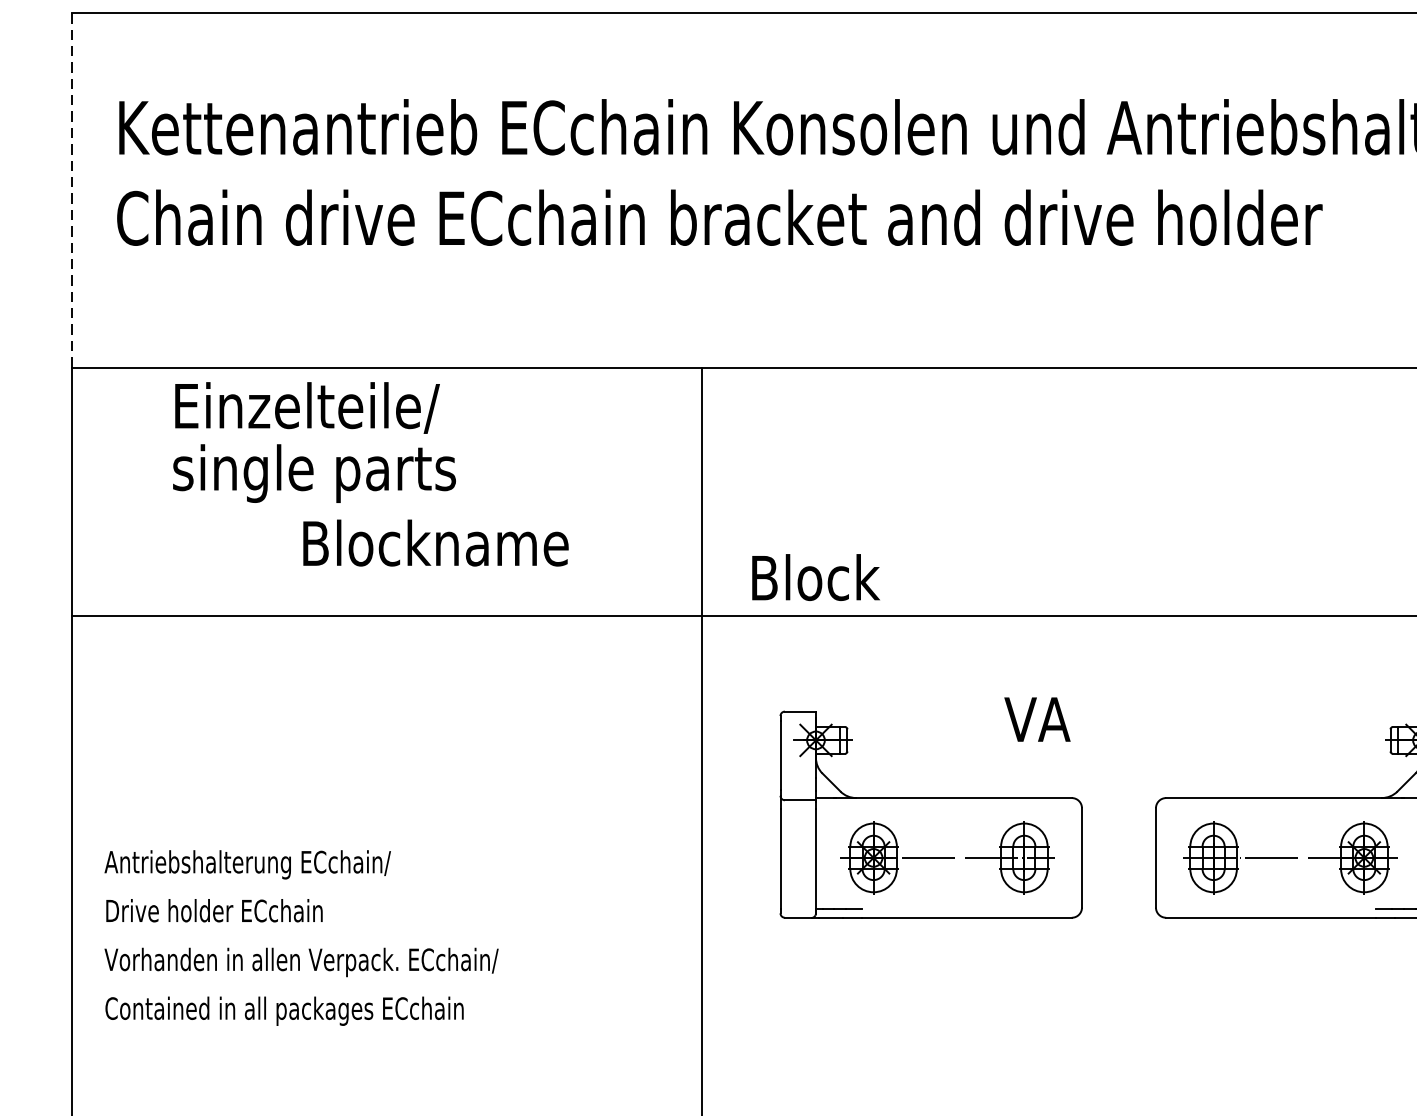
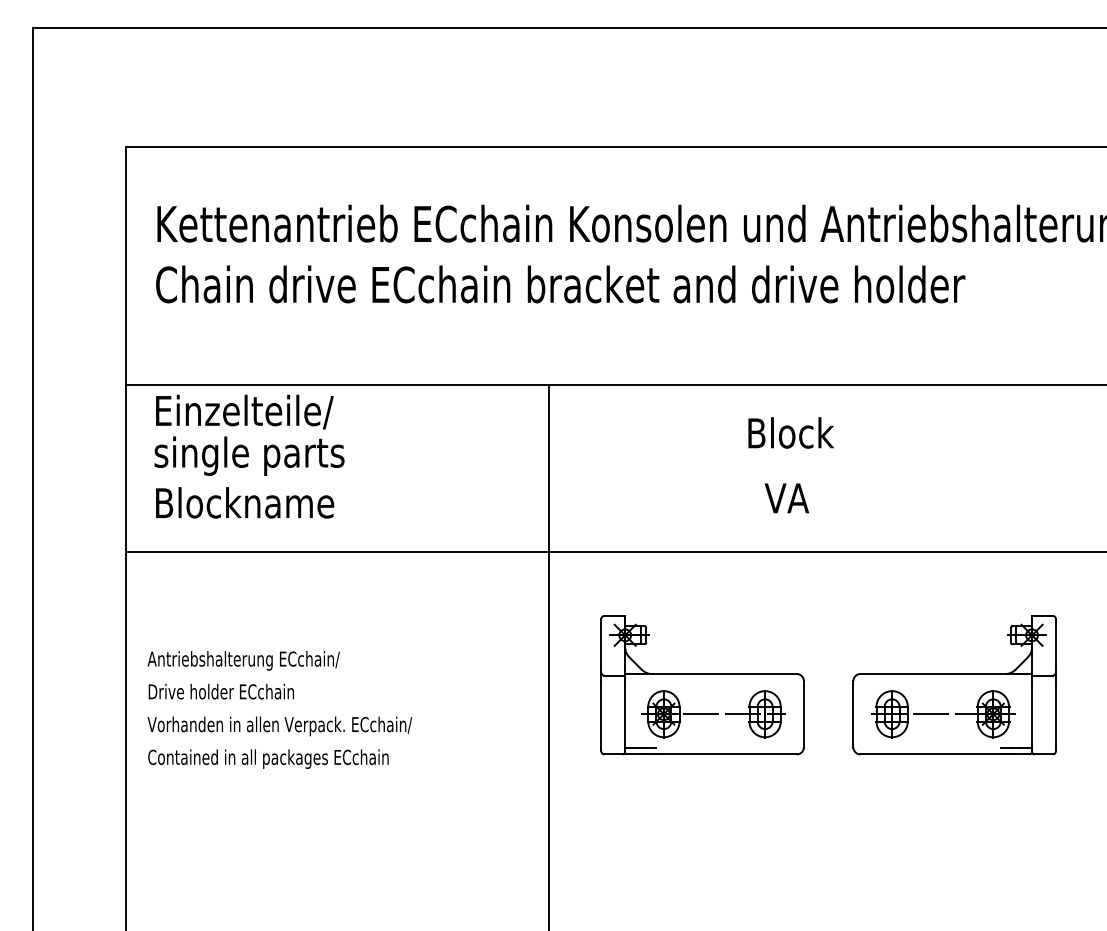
line: (73, 191) -> (126, 266), dashed -> solid
text: (314, 441) -> (249, 434), moved
text: (436, 542) -> (245, 502), moved
text: (814, 576) -> (790, 432), moved
text: (1036, 719) -> (786, 498), moved
text: (301, 937) -> (279, 709), moved

